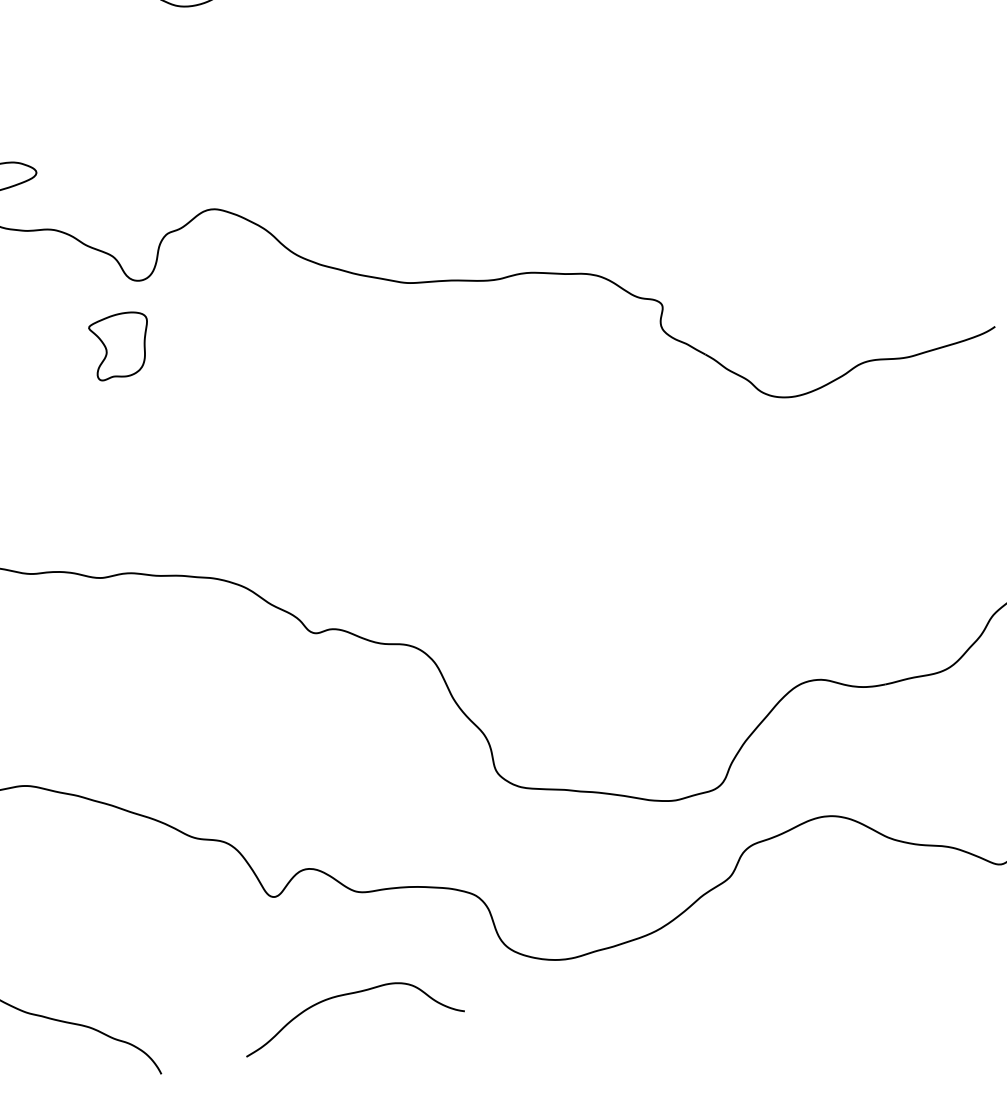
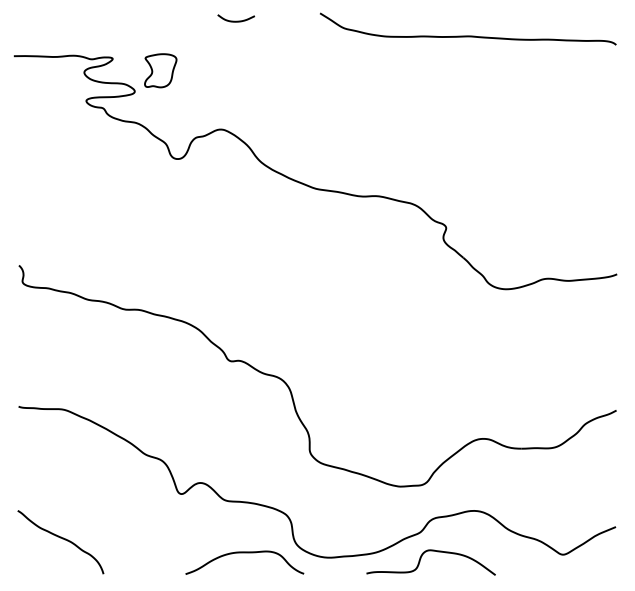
part: (121, 344) -> (160, 70), moved
curve: (741, 924) -> (421, 558), added
curve: (347, 996) -> (244, 553), moved

